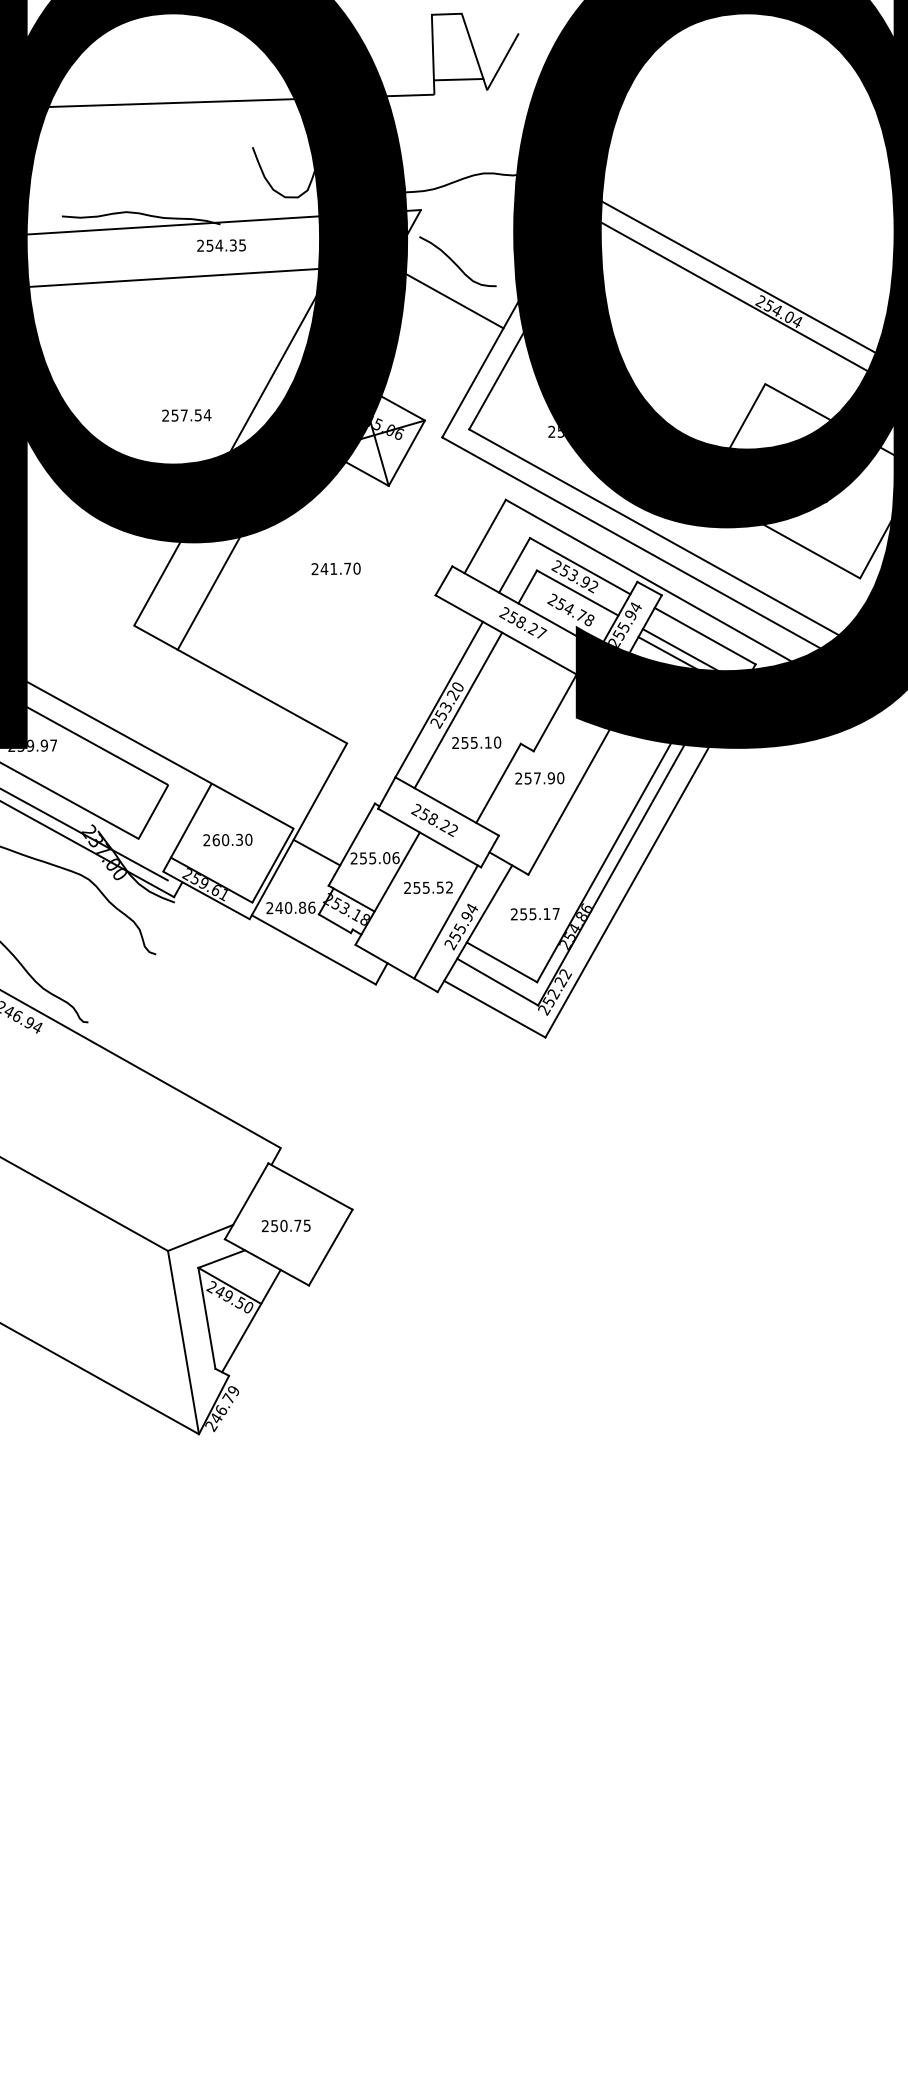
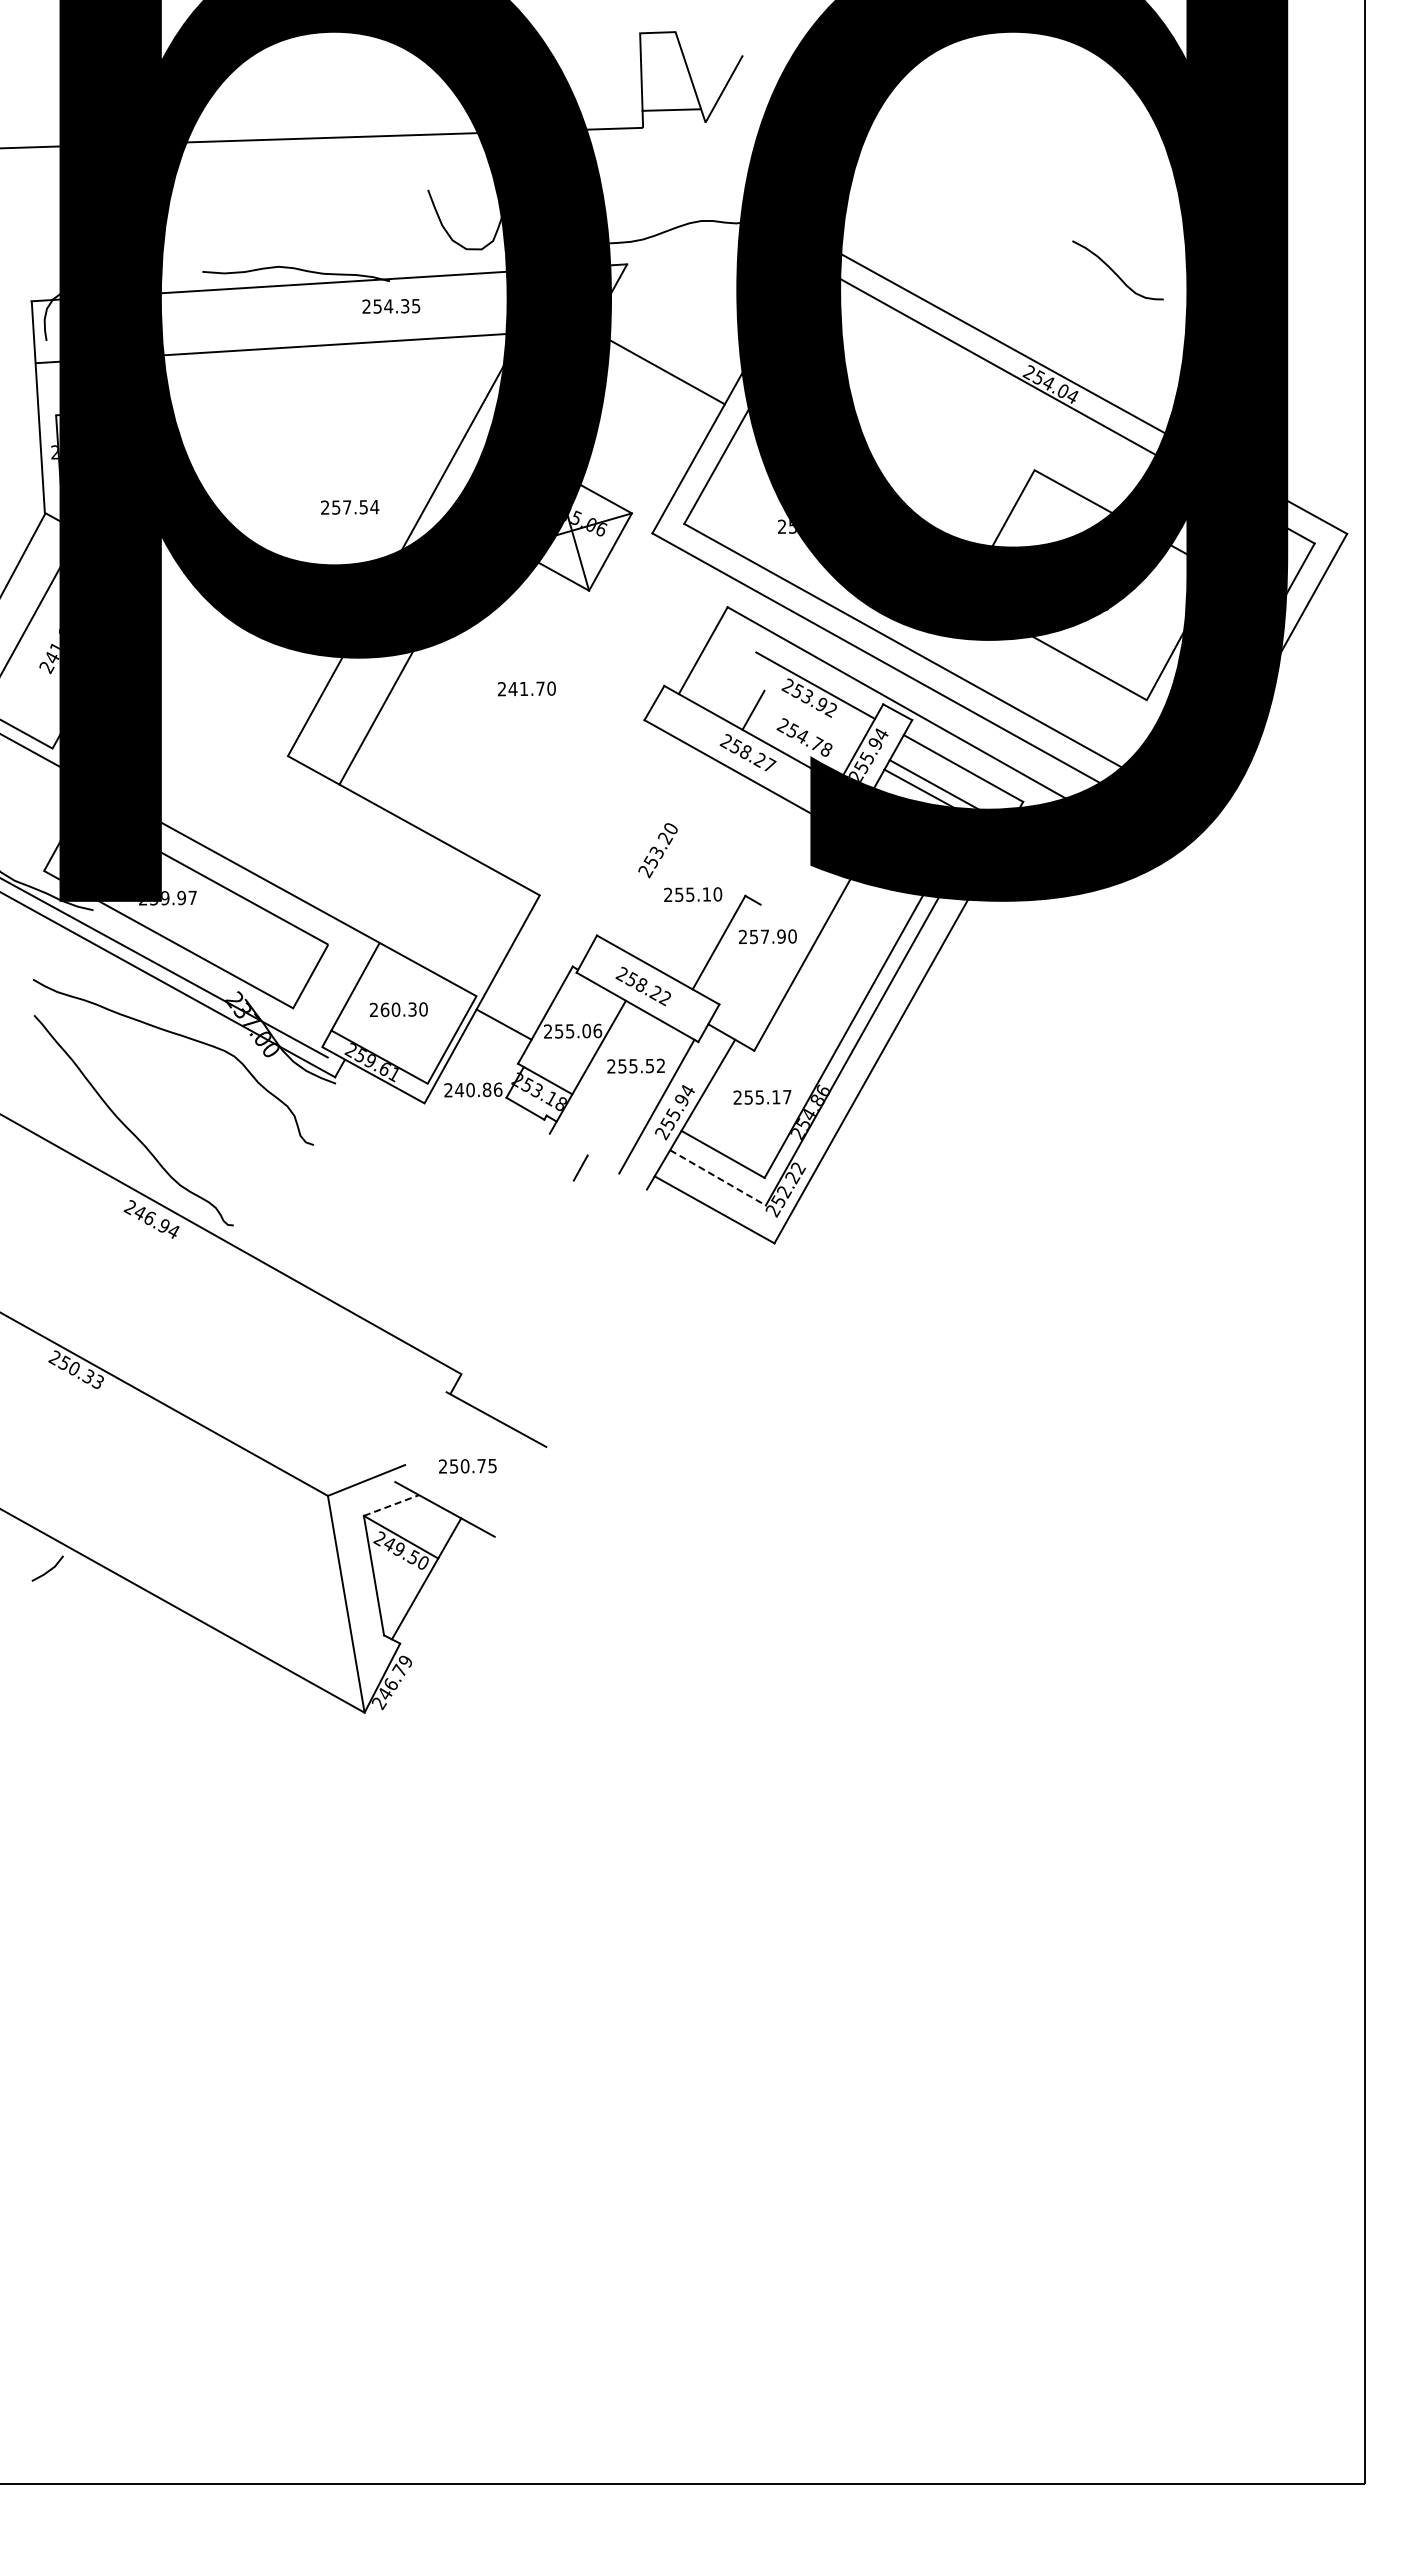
curve: (455, 263) -> (1115, 272), moved
line: (514, 565) -> (737, 684), removed
line: (577, 593) -> (812, 717), removed
line: (438, 699) -> (648, 843), removed
line: (458, 710) -> (671, 856), removed
line: (554, 712) -> (785, 858), removed
line: (313, 949) -> (500, 1139), removed
line: (395, 968) -> (597, 1161), removed
line: (498, 982) -> (718, 1178), solid -> dashed
line: (246, 1201) -> (420, 1437), removed
line: (330, 1247) -> (520, 1491), removed
line: (221, 1259) -> (391, 1505), solid -> dashed

